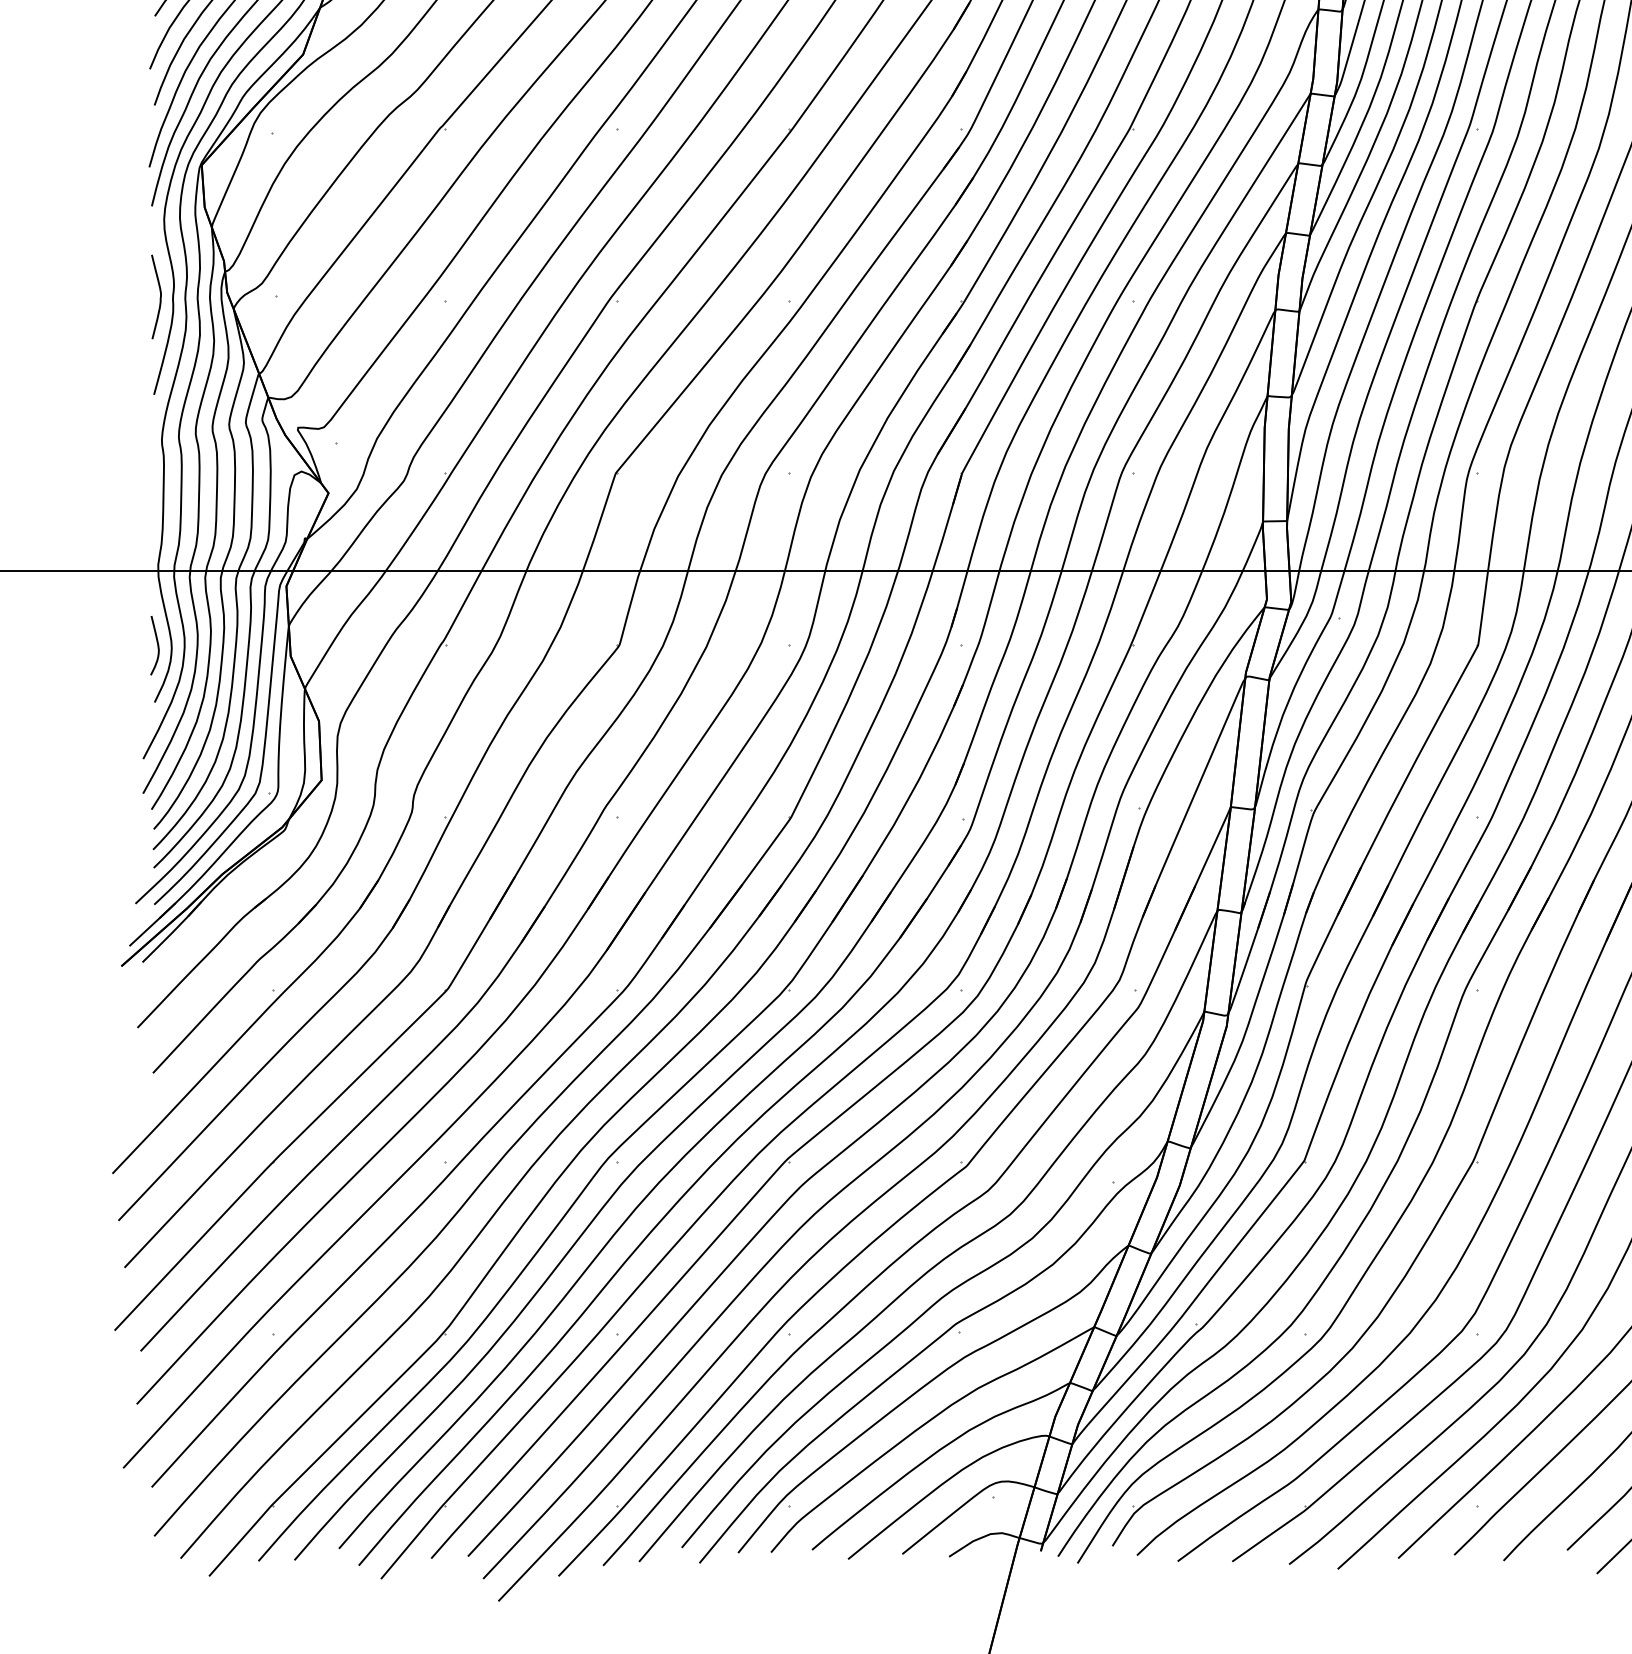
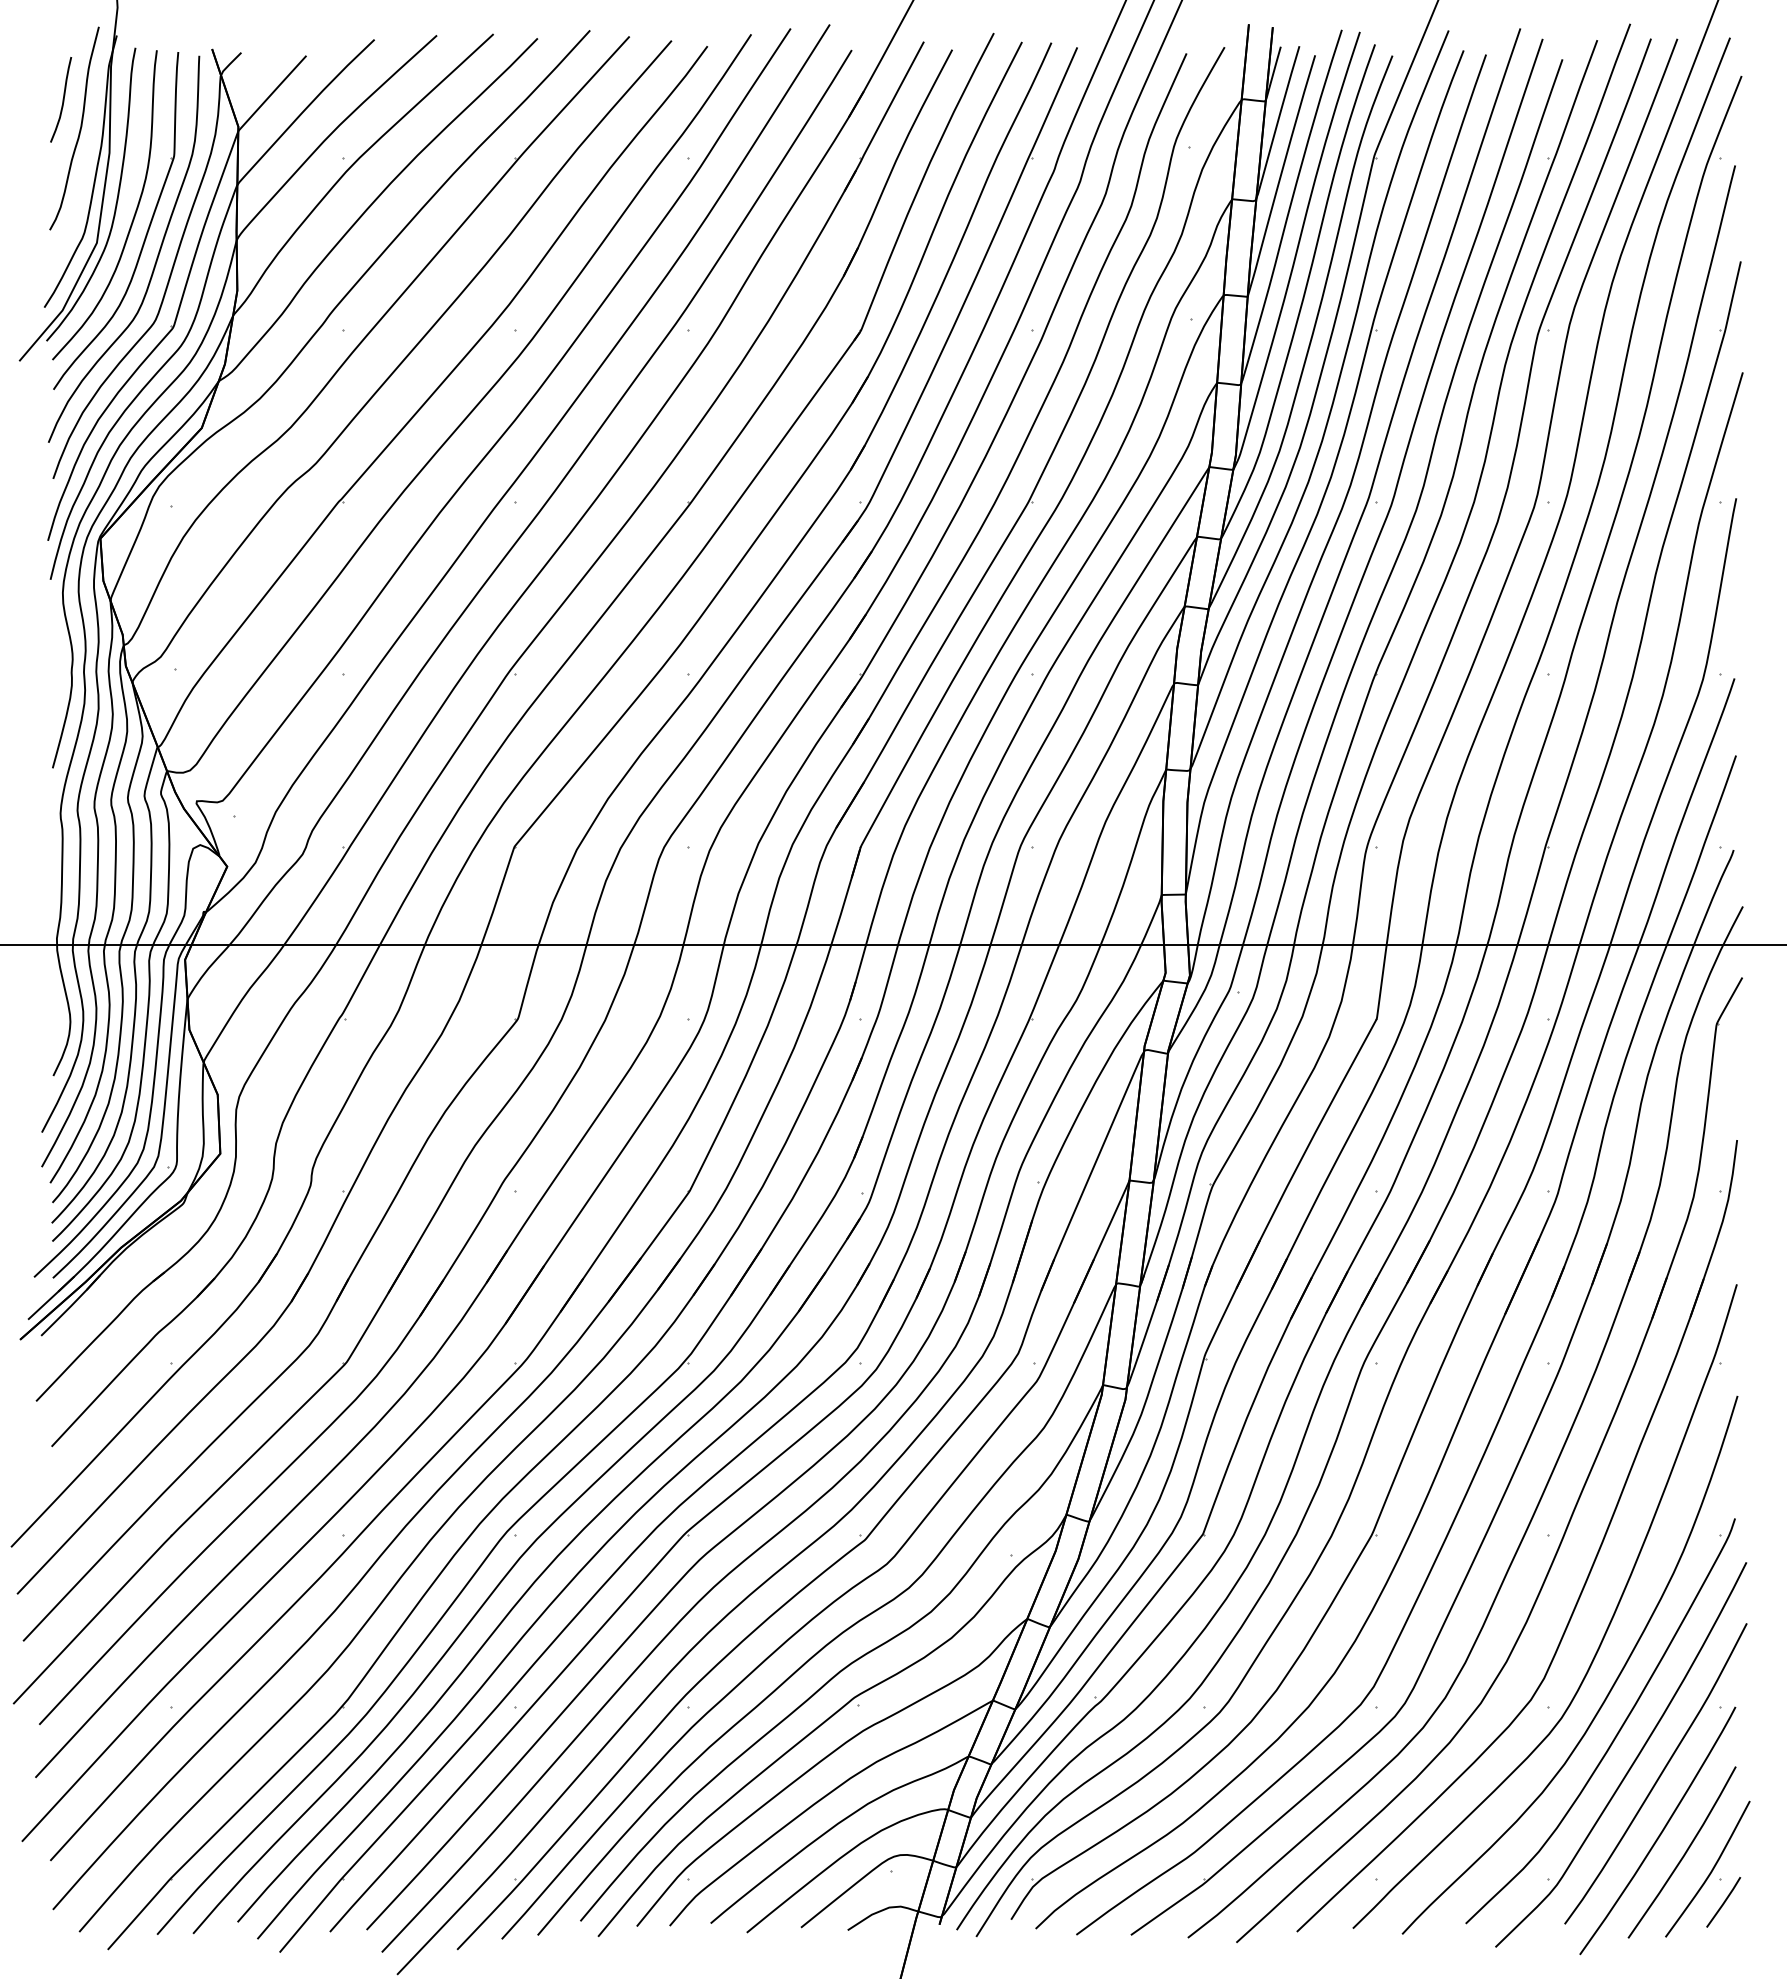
curve: (159, 297) -> (58, 670), removed
curve: (156, 644) -> (55, 1017), removed

